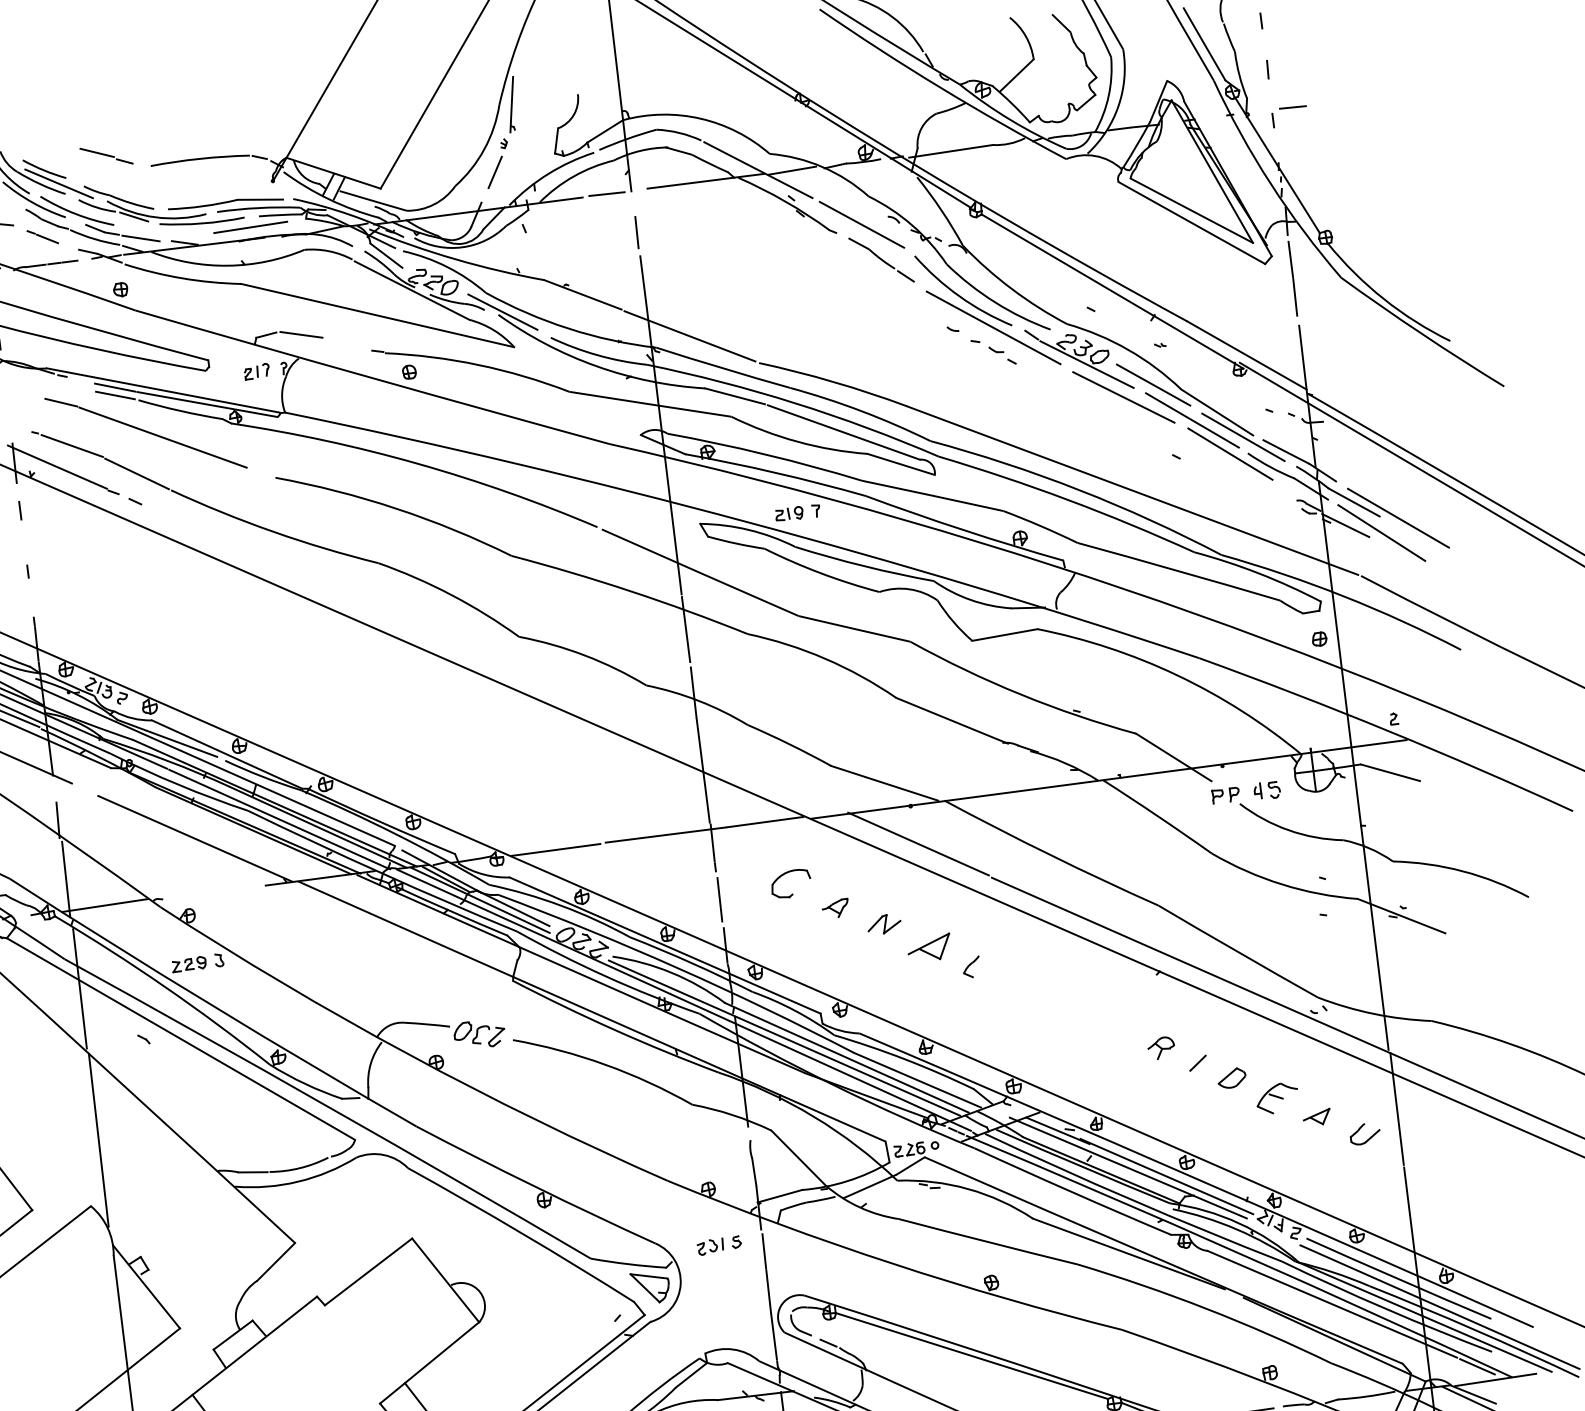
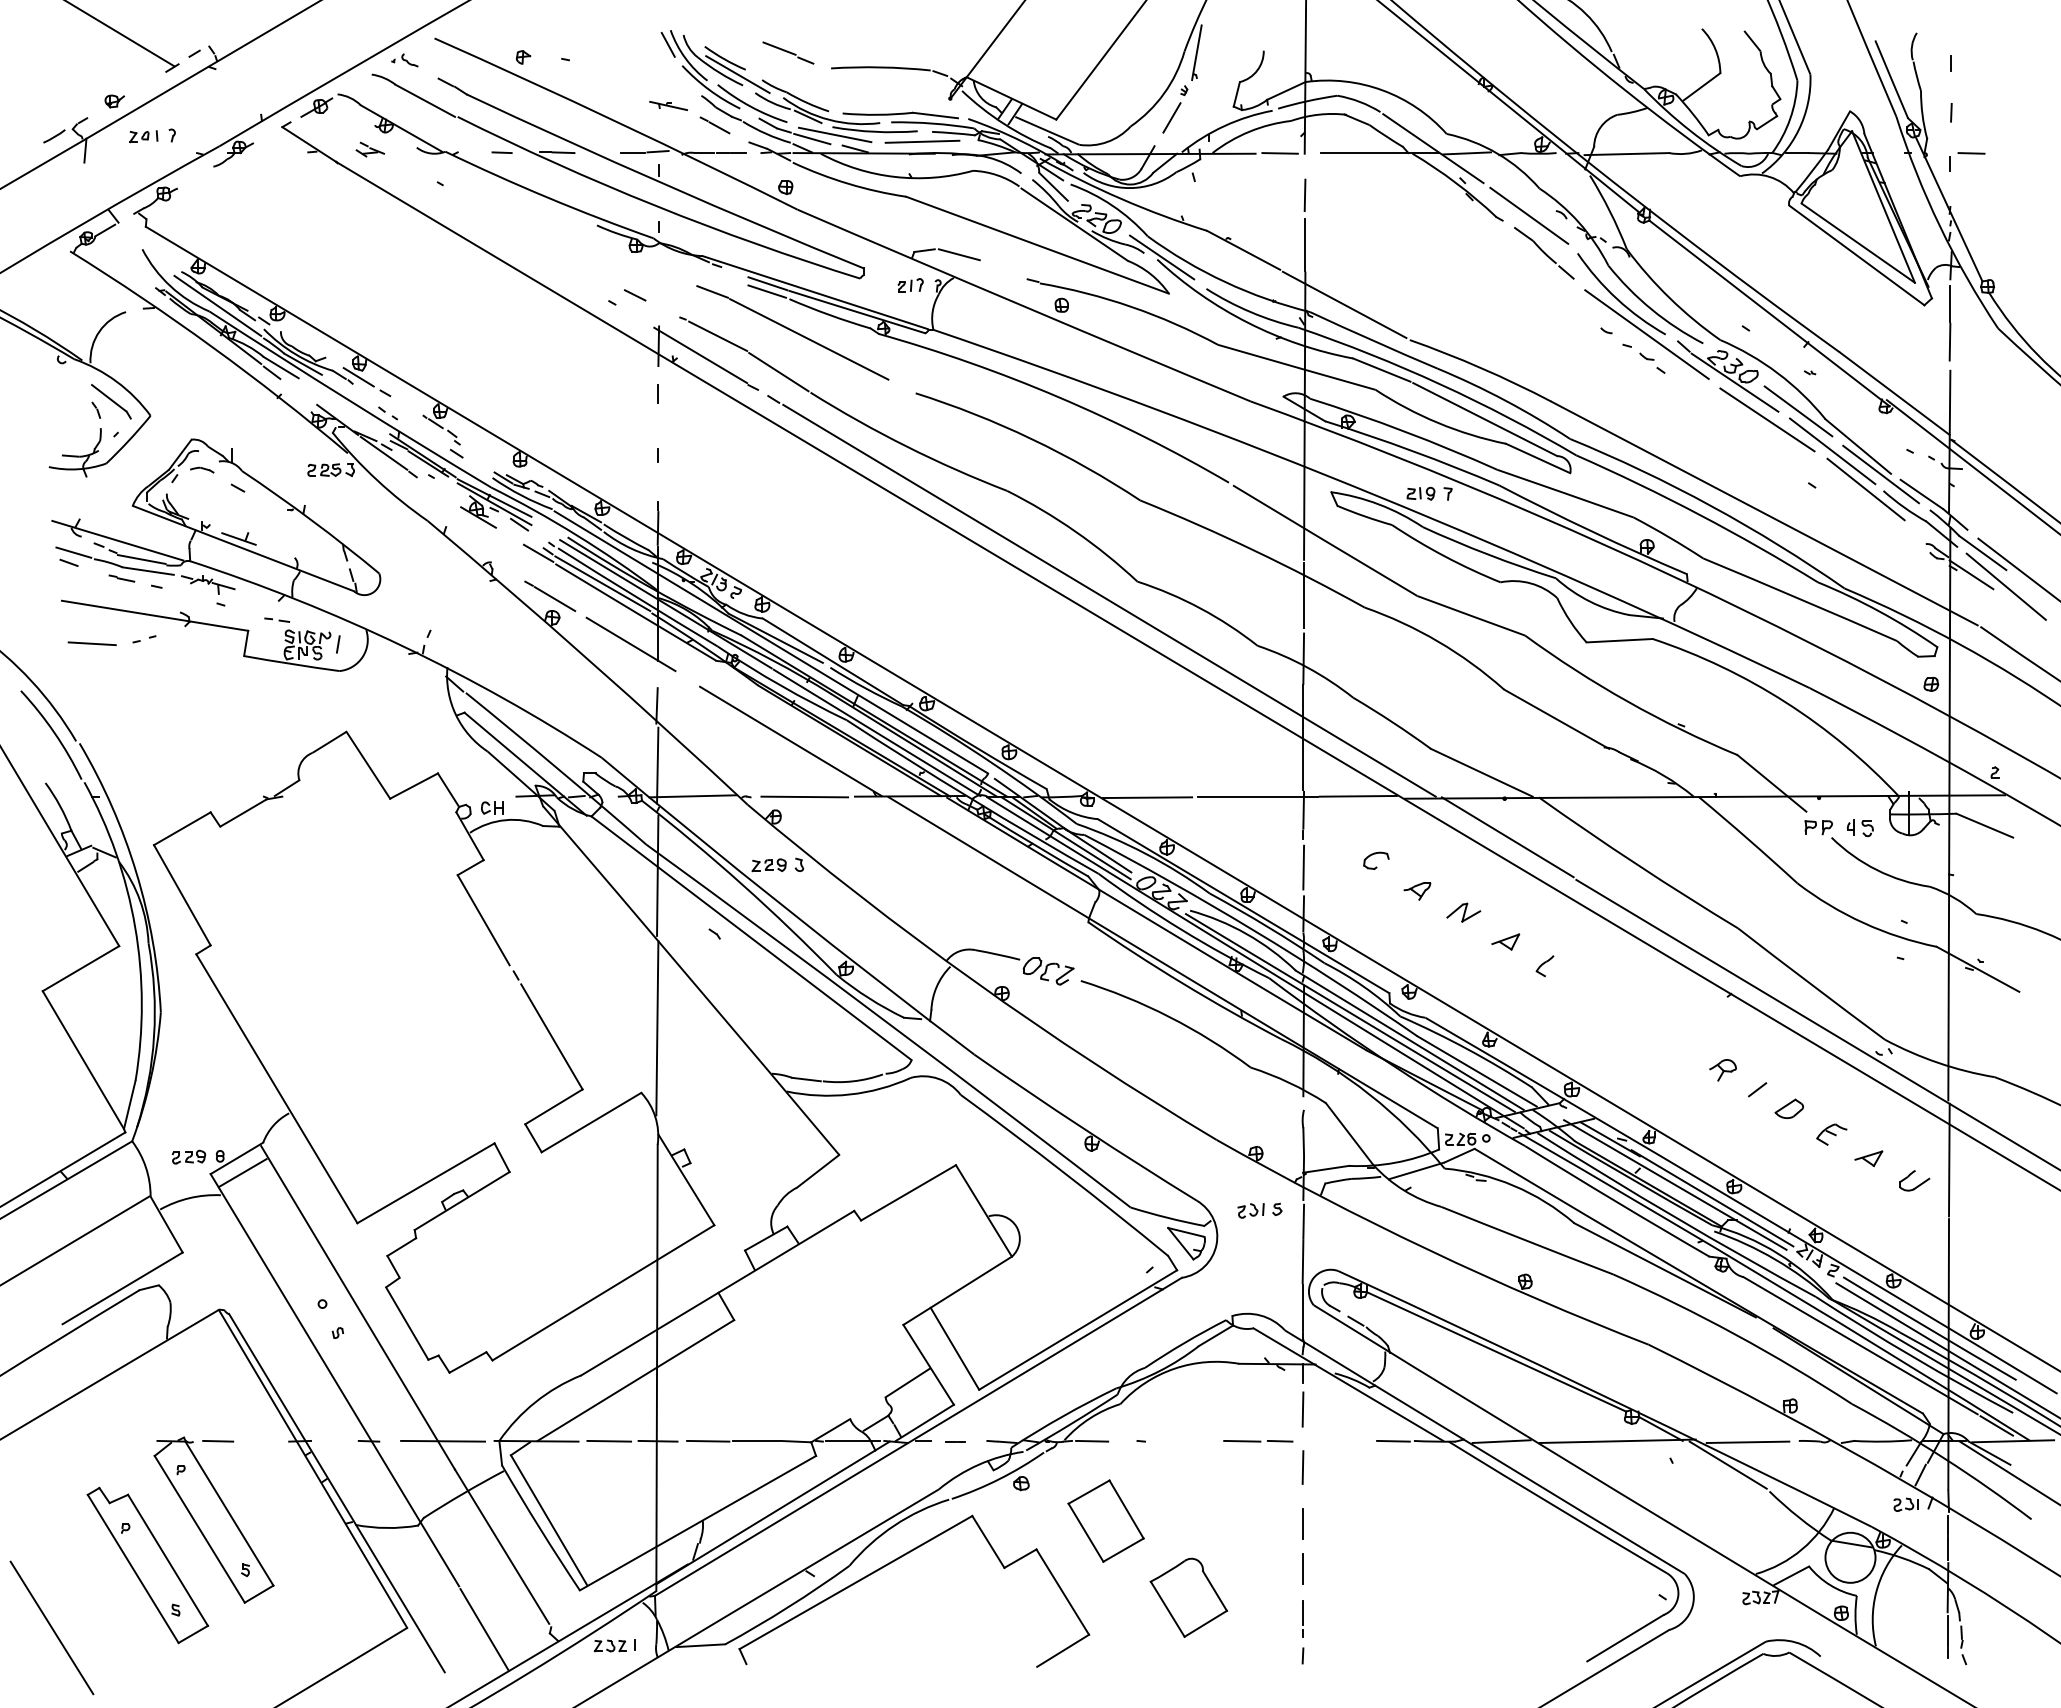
line: (162, 231) -> (834, 134), added
line: (493, 659) -> (1109, 600), added
part: (791, 883) -> (1376, 860), size x0.62
line: (215, 891) -> (804, 796), added
part: (929, 947) -> (1505, 941), size x0.62
part: (1276, 1098) -> (1831, 1134), size x0.71

